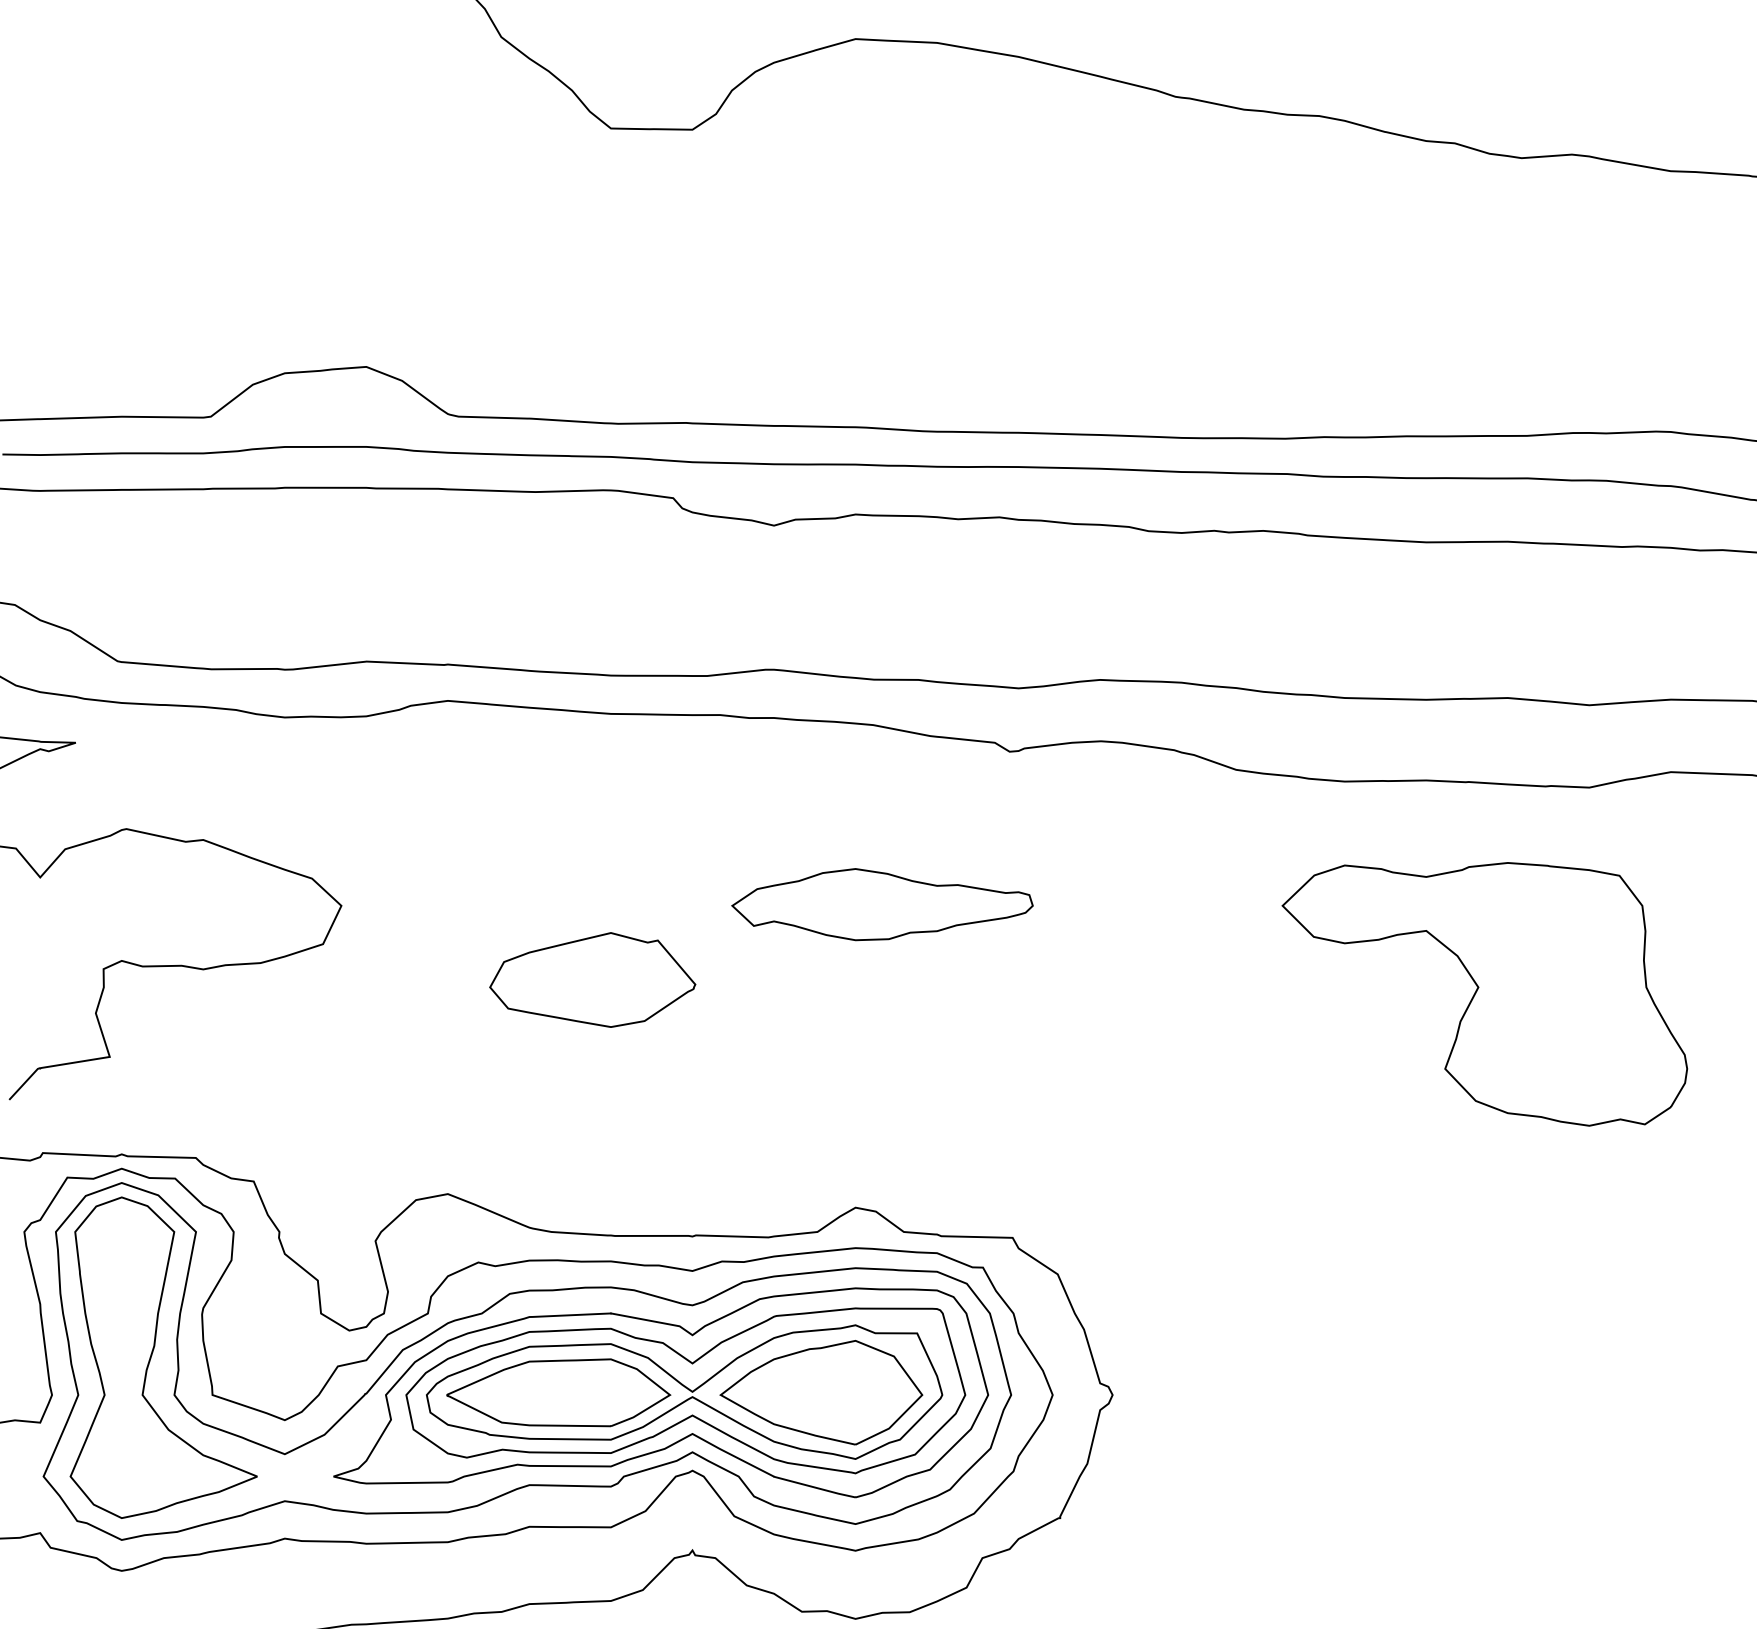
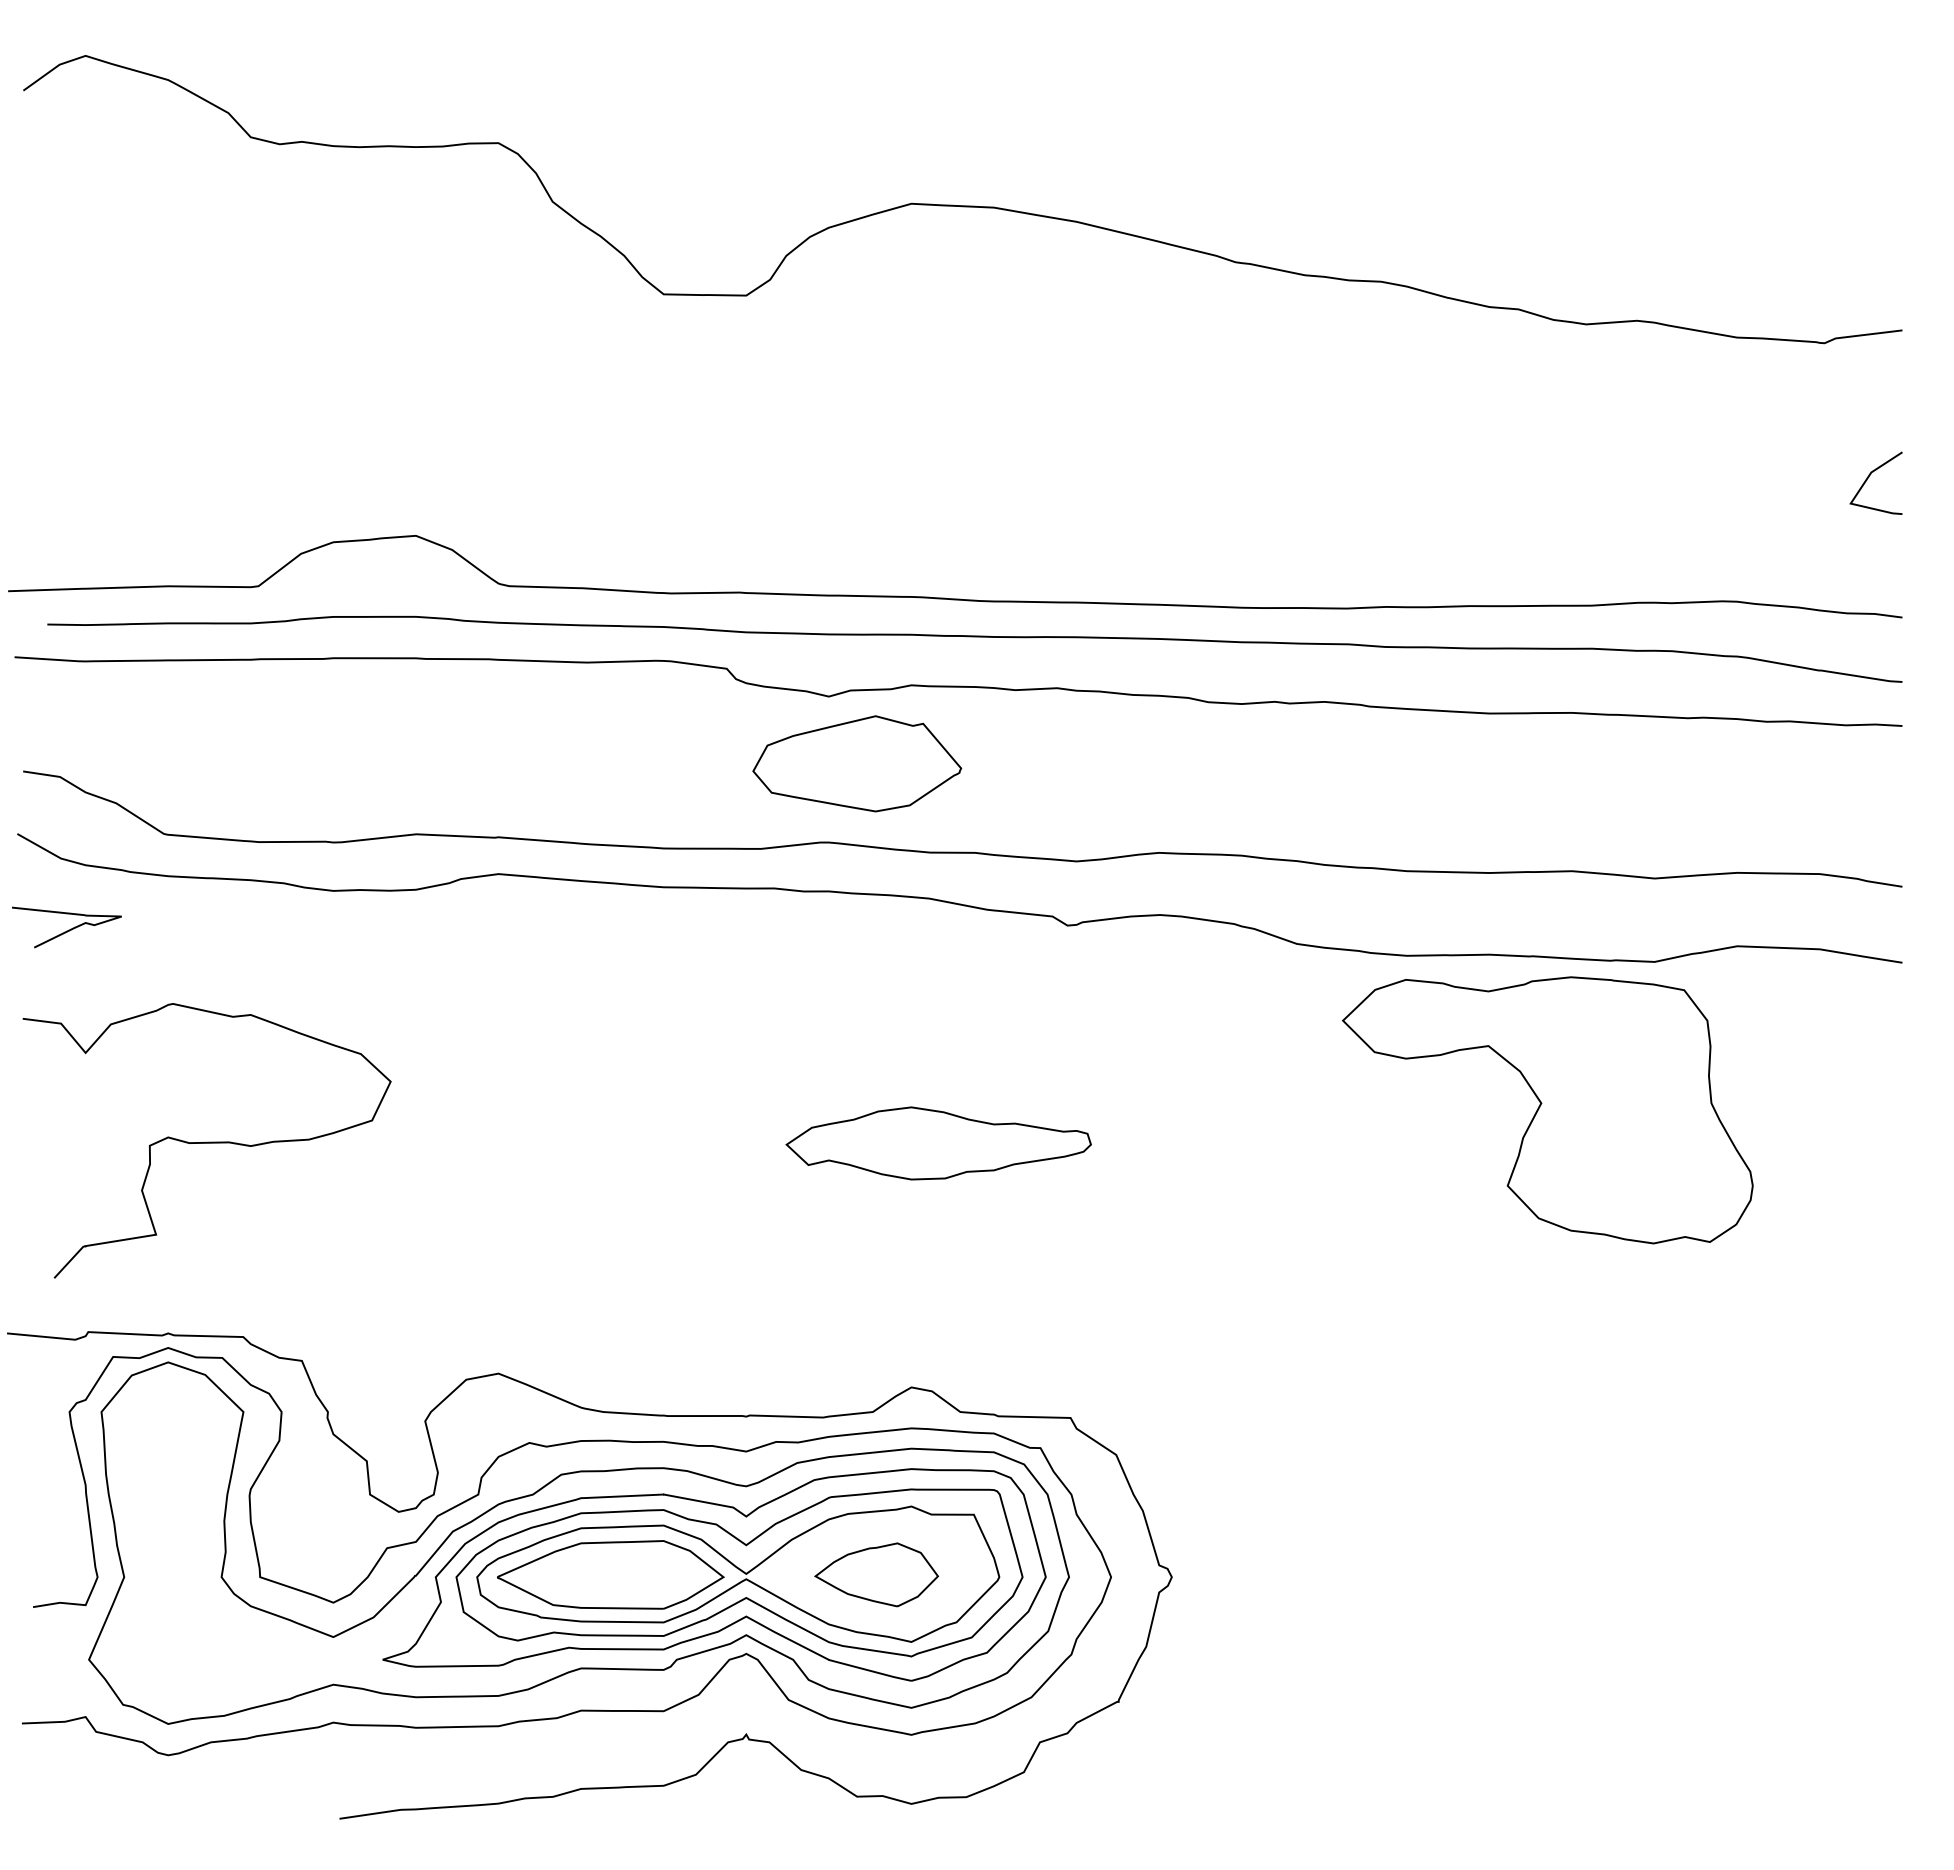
part: (882, 904) -> (938, 1143), moved
part: (592, 979) -> (857, 763), moved
part: (1484, 994) -> (1547, 1110), moved
part: (152, 1354) -> (199, 1536), removed
part: (821, 1392) -> (876, 1574), size x0.6

